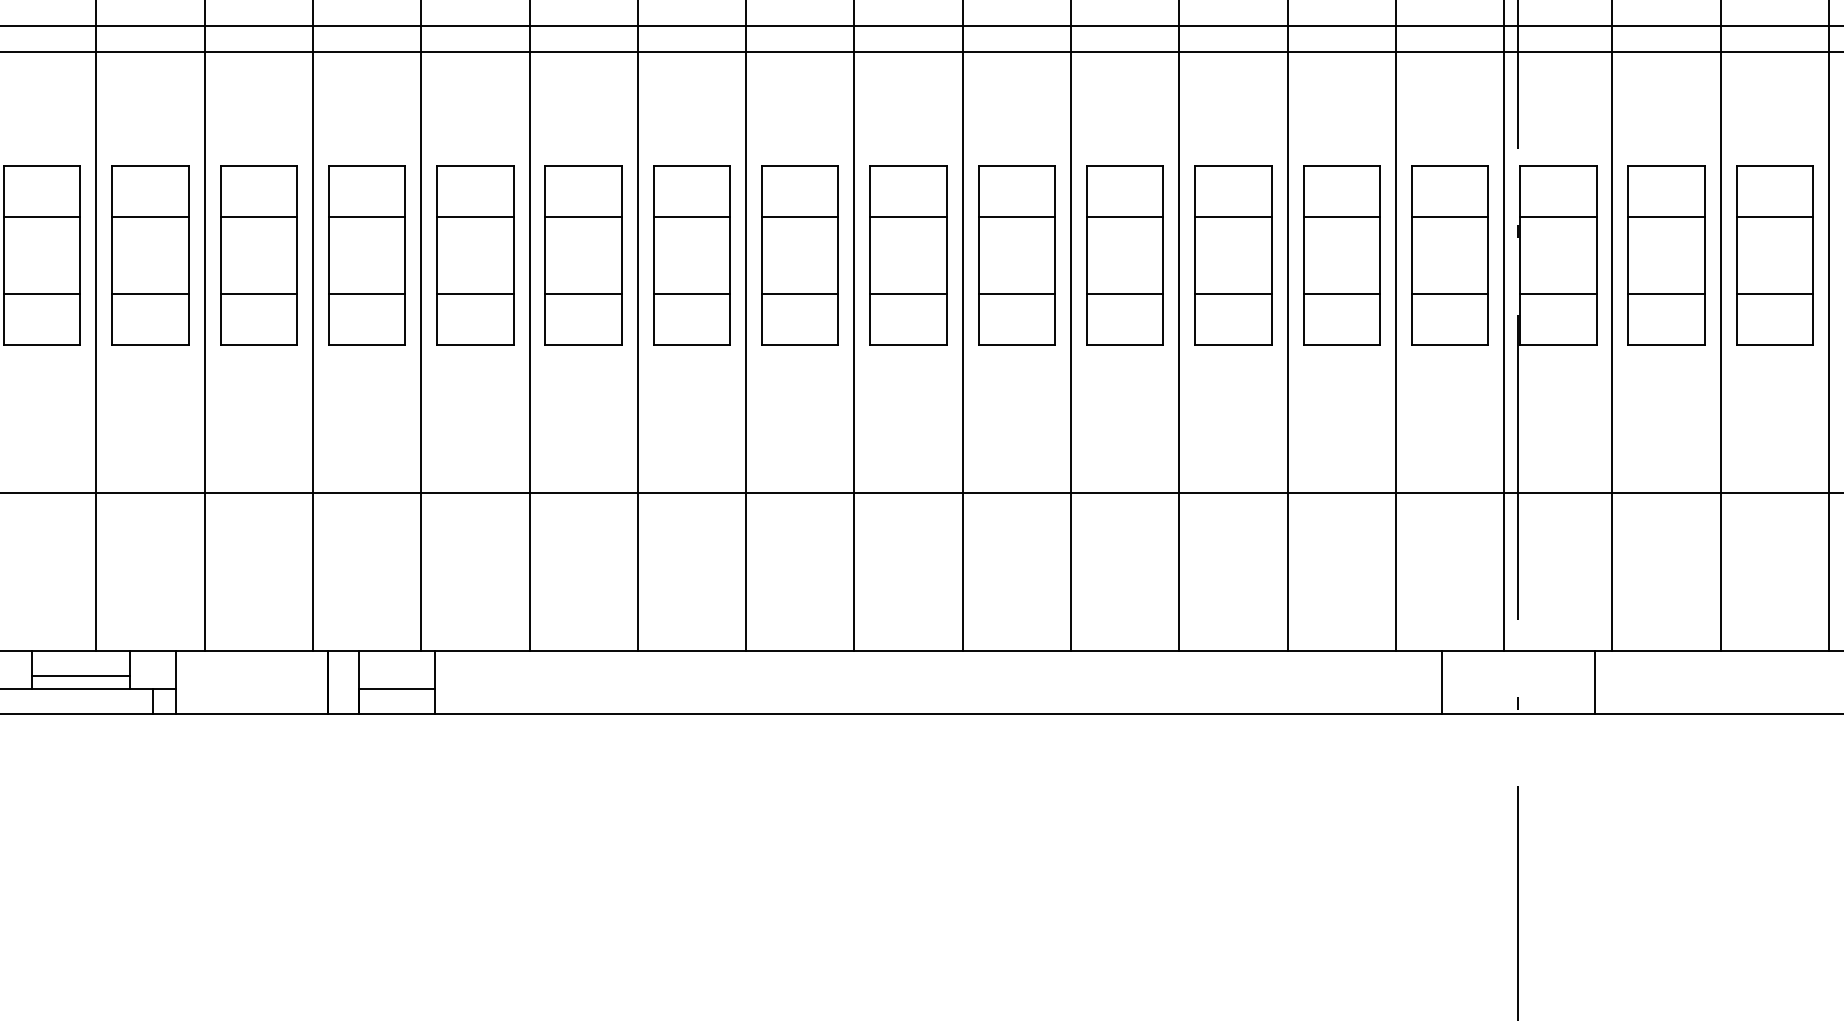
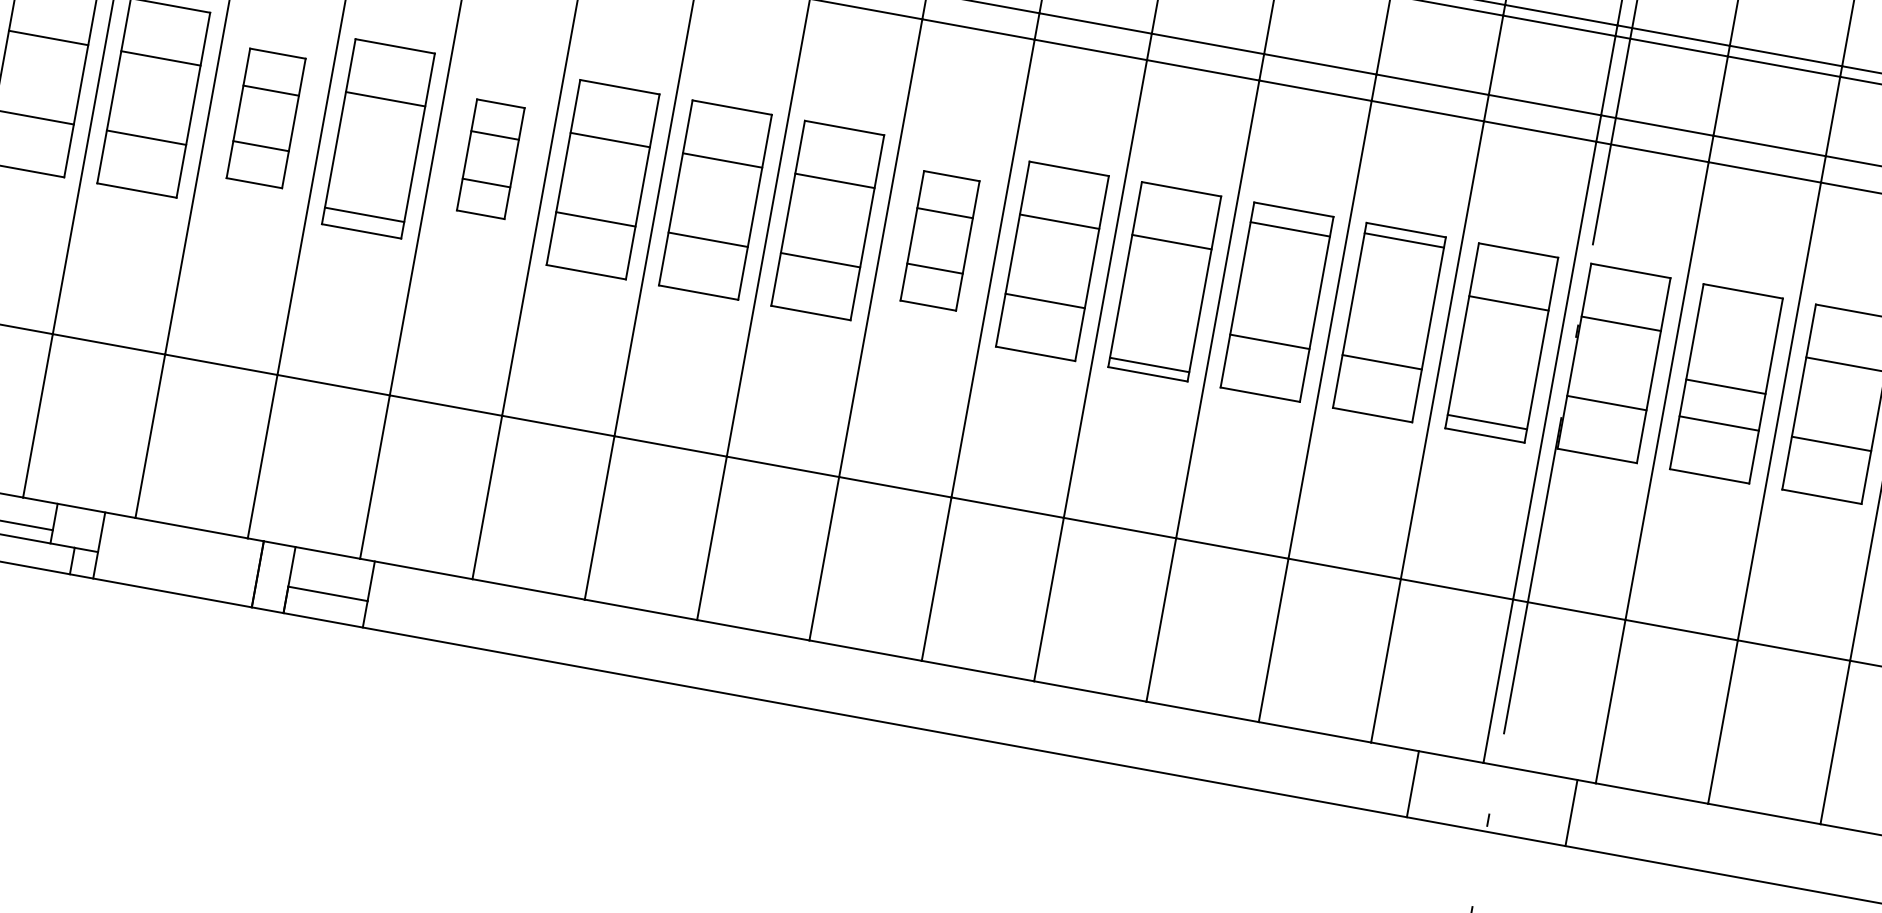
line: (1233, 217) -> (1290, 229), moved
line: (1341, 217) -> (1404, 240), moved
line: (1666, 217) -> (1725, 386), moved
part: (258, 255) -> (265, 118), size x0.7
part: (475, 255) -> (490, 159), size x0.6
part: (908, 255) -> (940, 240), size x0.7
line: (366, 293) -> (364, 214), moved
line: (1124, 293) -> (1149, 364), moved
line: (1449, 293) -> (1486, 421), moved

